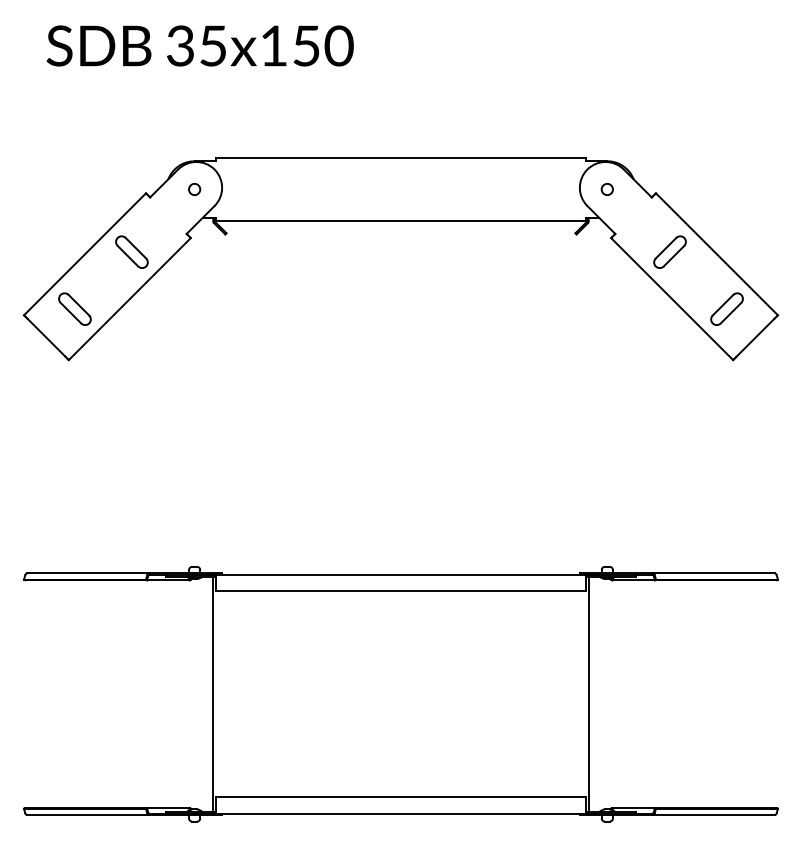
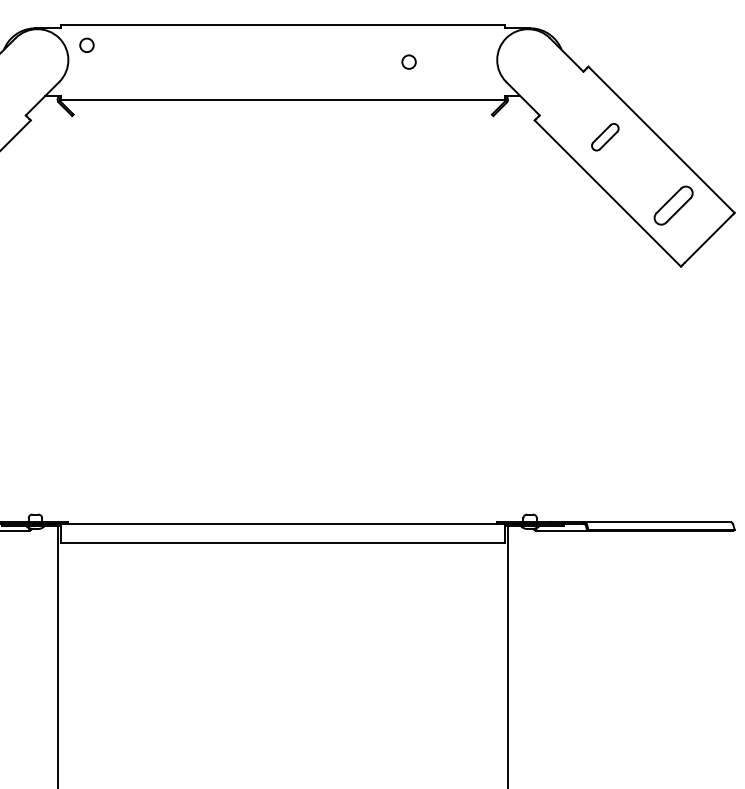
circle: (194, 189) -> (86, 45), moved
circle: (606, 189) -> (408, 62), moved
part: (669, 251) -> (604, 136), size x0.7

